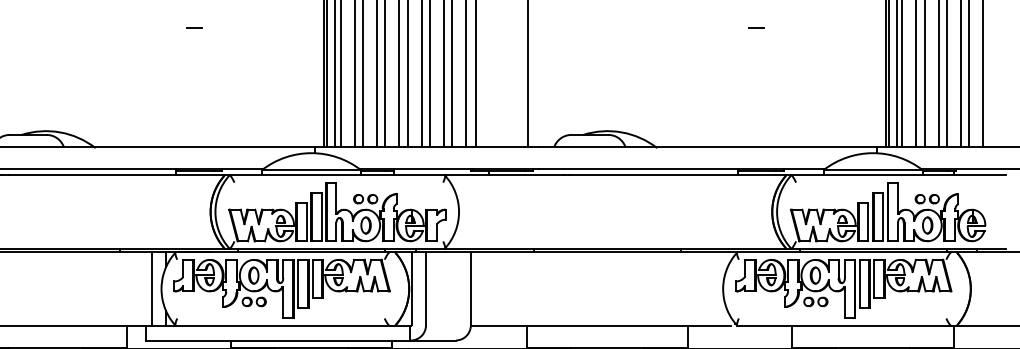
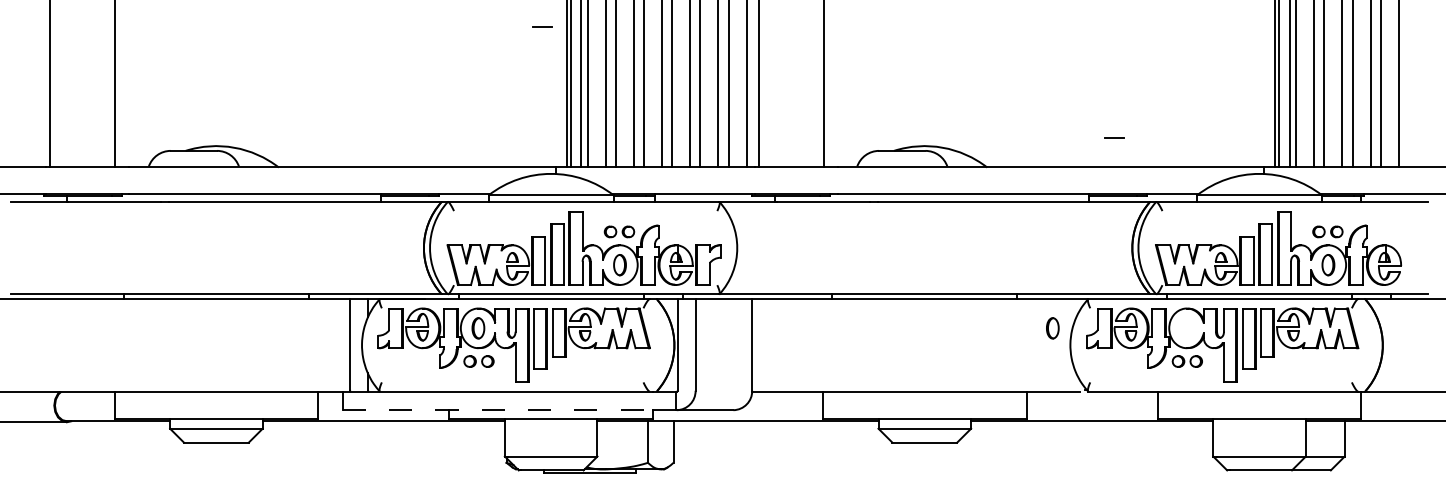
line: (194, 27) -> (542, 26), moved
line: (755, 27) -> (1114, 137), moved
part: (815, 275) -> (1052, 328), moved
line: (269, 340) -> (498, 410), solid -> dashed

